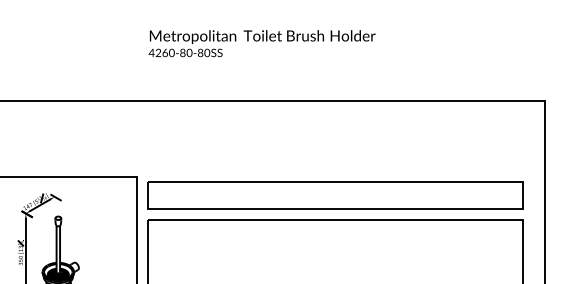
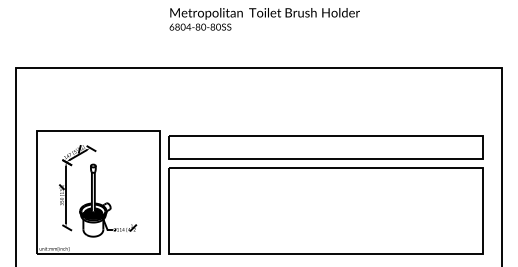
text: (162, 52) -> (180, 26), 4260-80-80SS -> 6804-80-80SS

